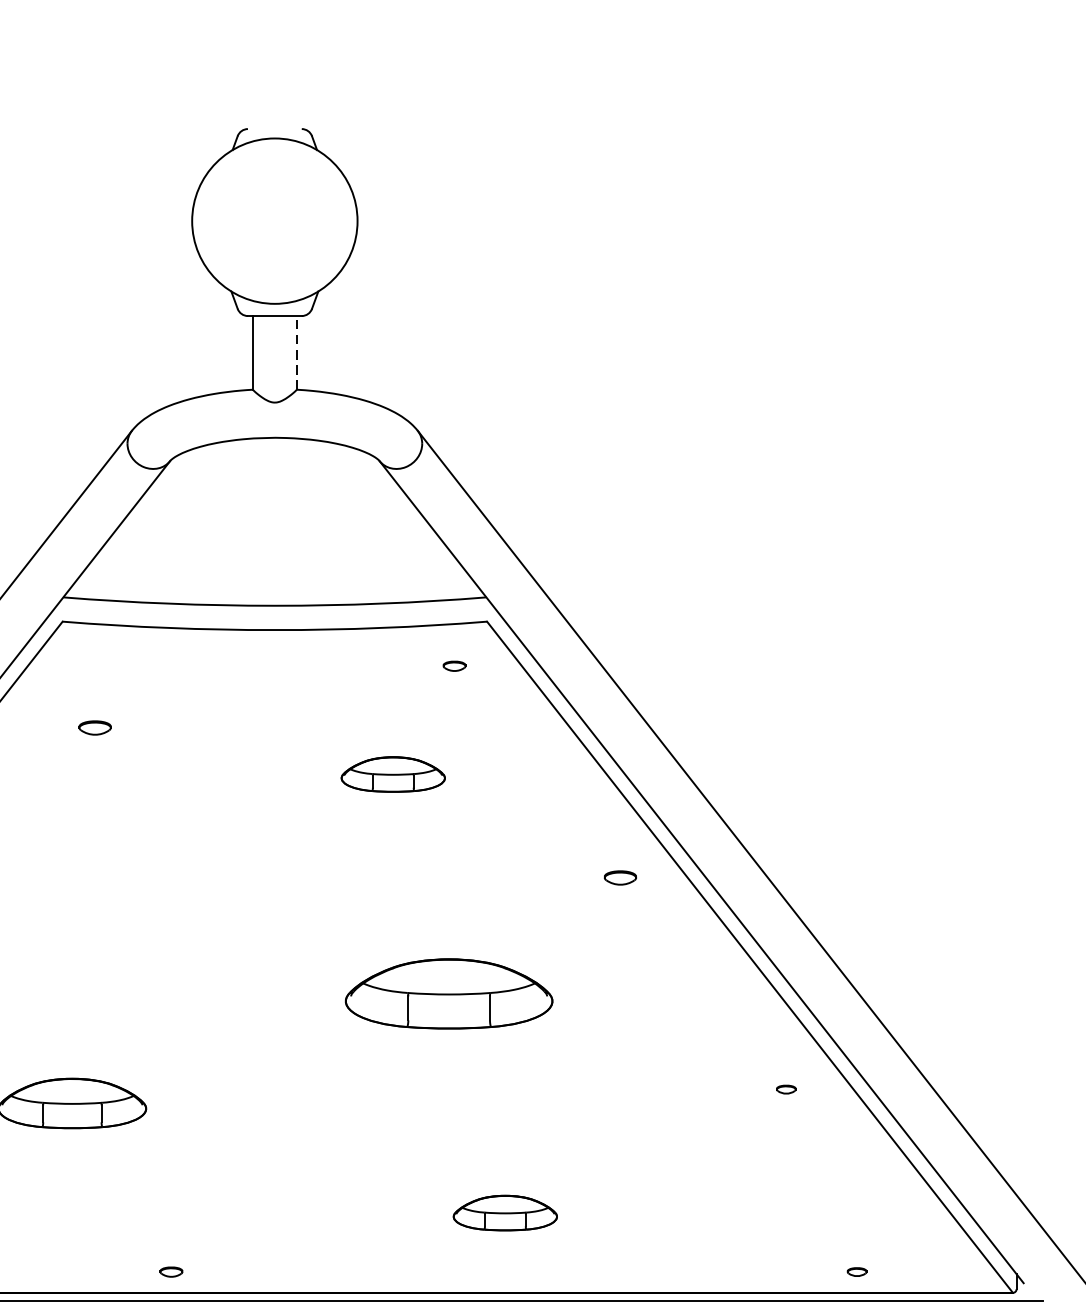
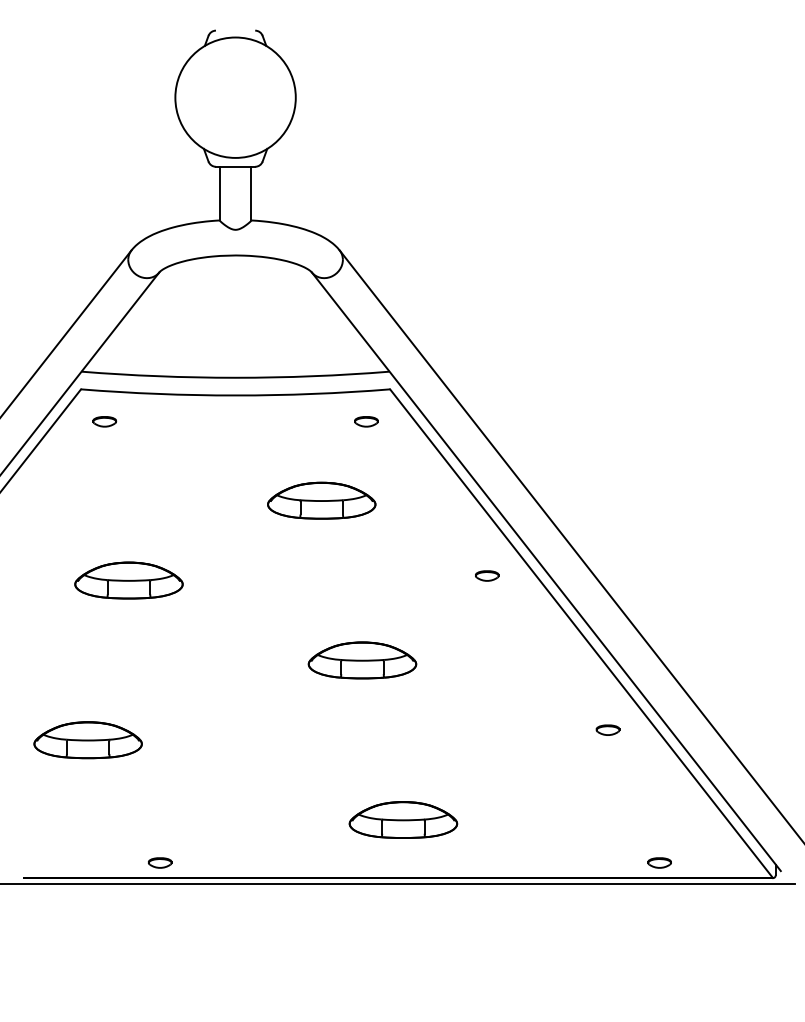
line: (296, 352) -> (251, 193), dashed -> solid
part: (454, 665) -> (366, 421), size x1.43
part: (94, 727) -> (104, 421), moved
part: (392, 774) -> (321, 500), size x1.43
part: (127, 884) -> (128, 580), added
part: (449, 994) -> (362, 660), size x0.71
part: (785, 1088) -> (607, 729), size x1.67
part: (505, 1212) -> (403, 819), size x1.43
part: (171, 1271) -> (160, 862), size x1.43
part: (857, 1271) -> (659, 862), size x1.67

